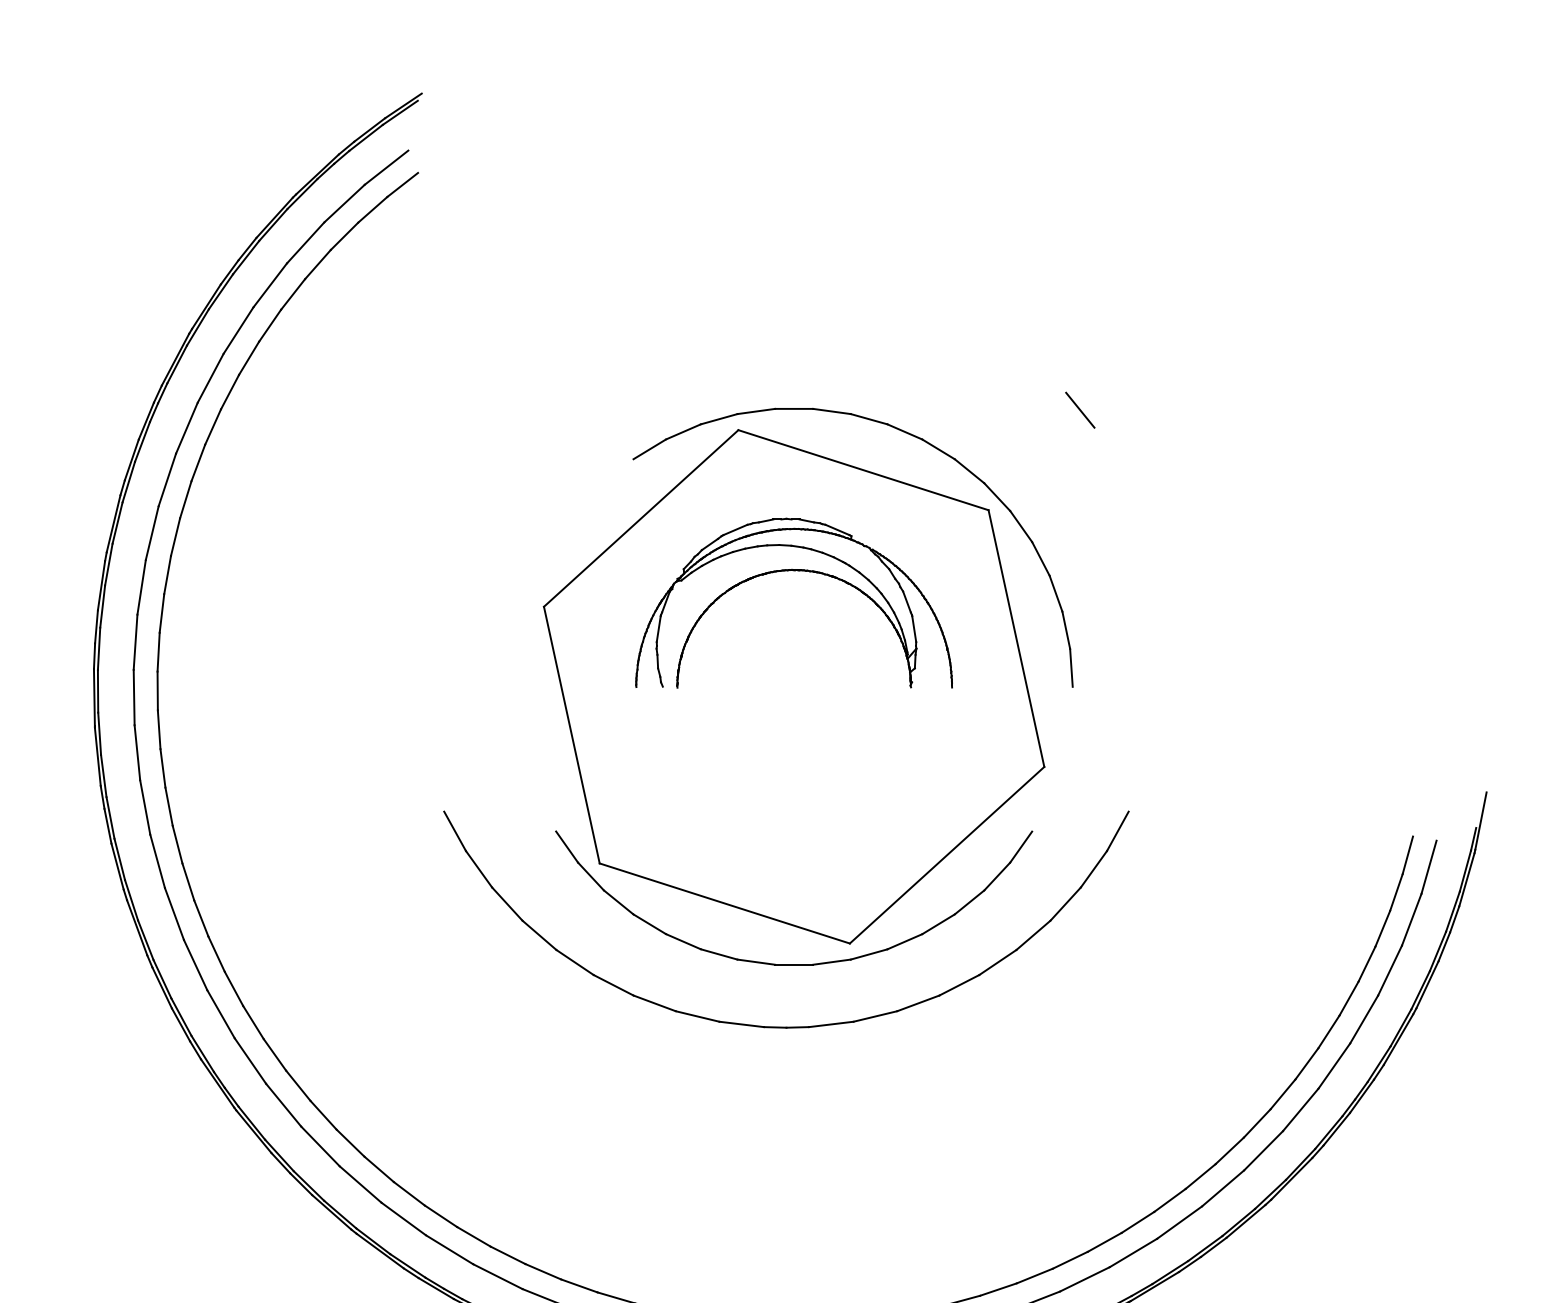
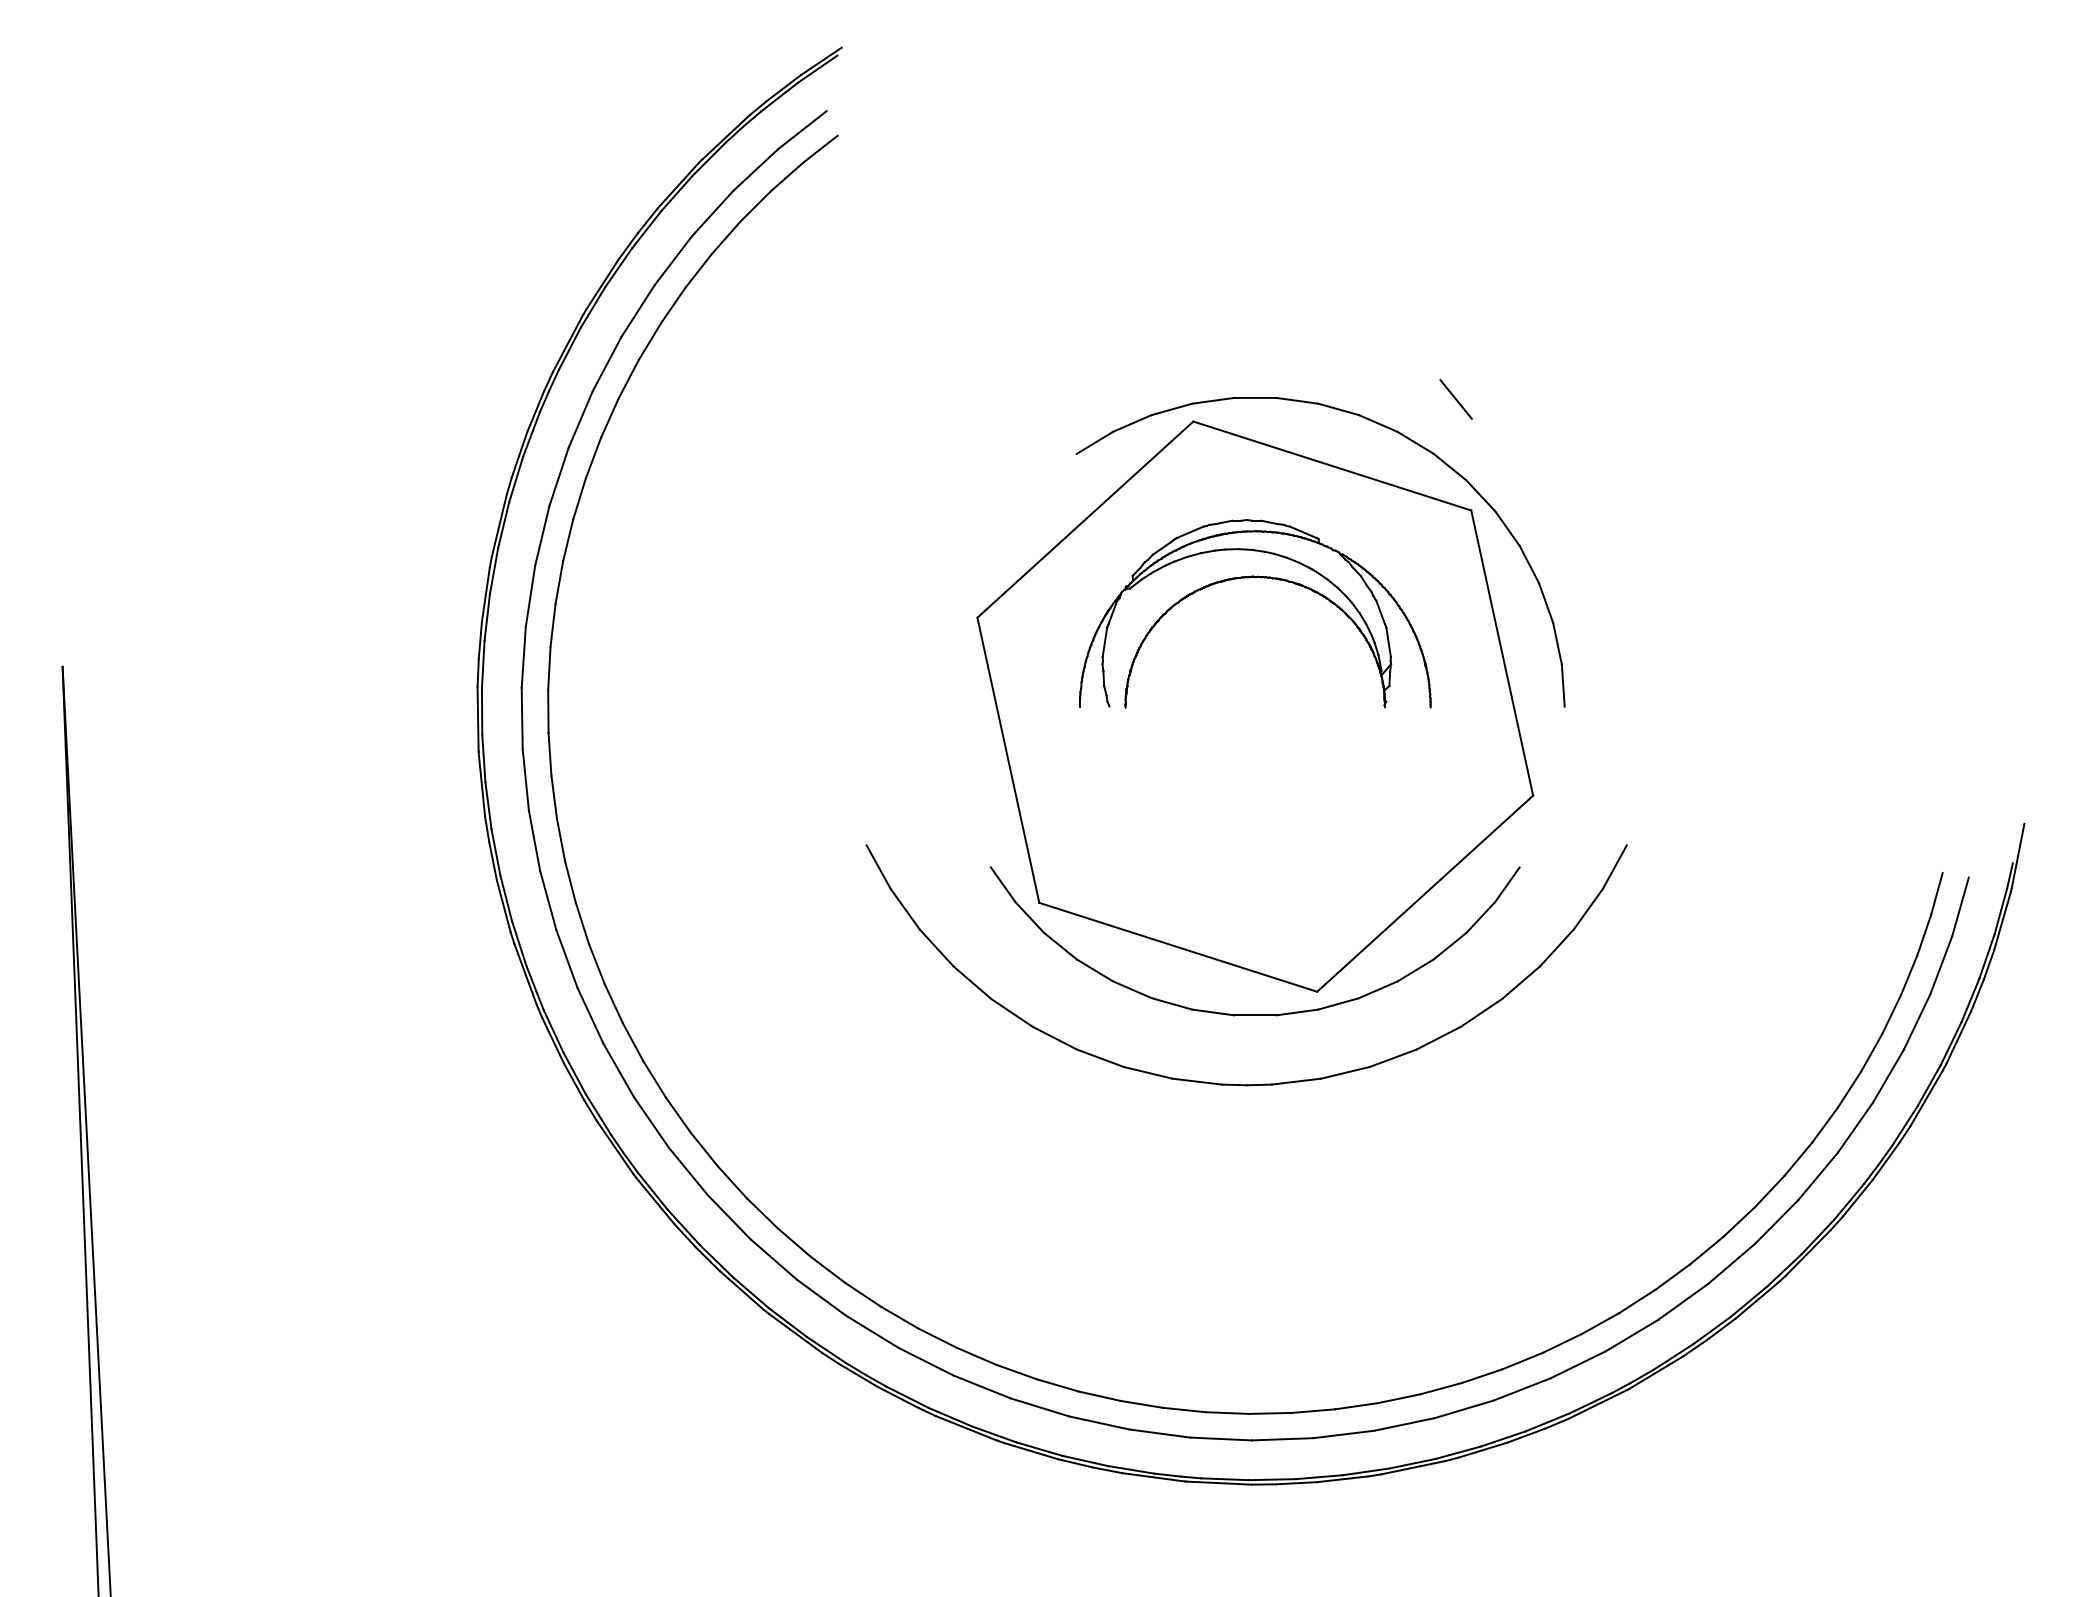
line: (1079, 410) -> (1455, 399), moved

